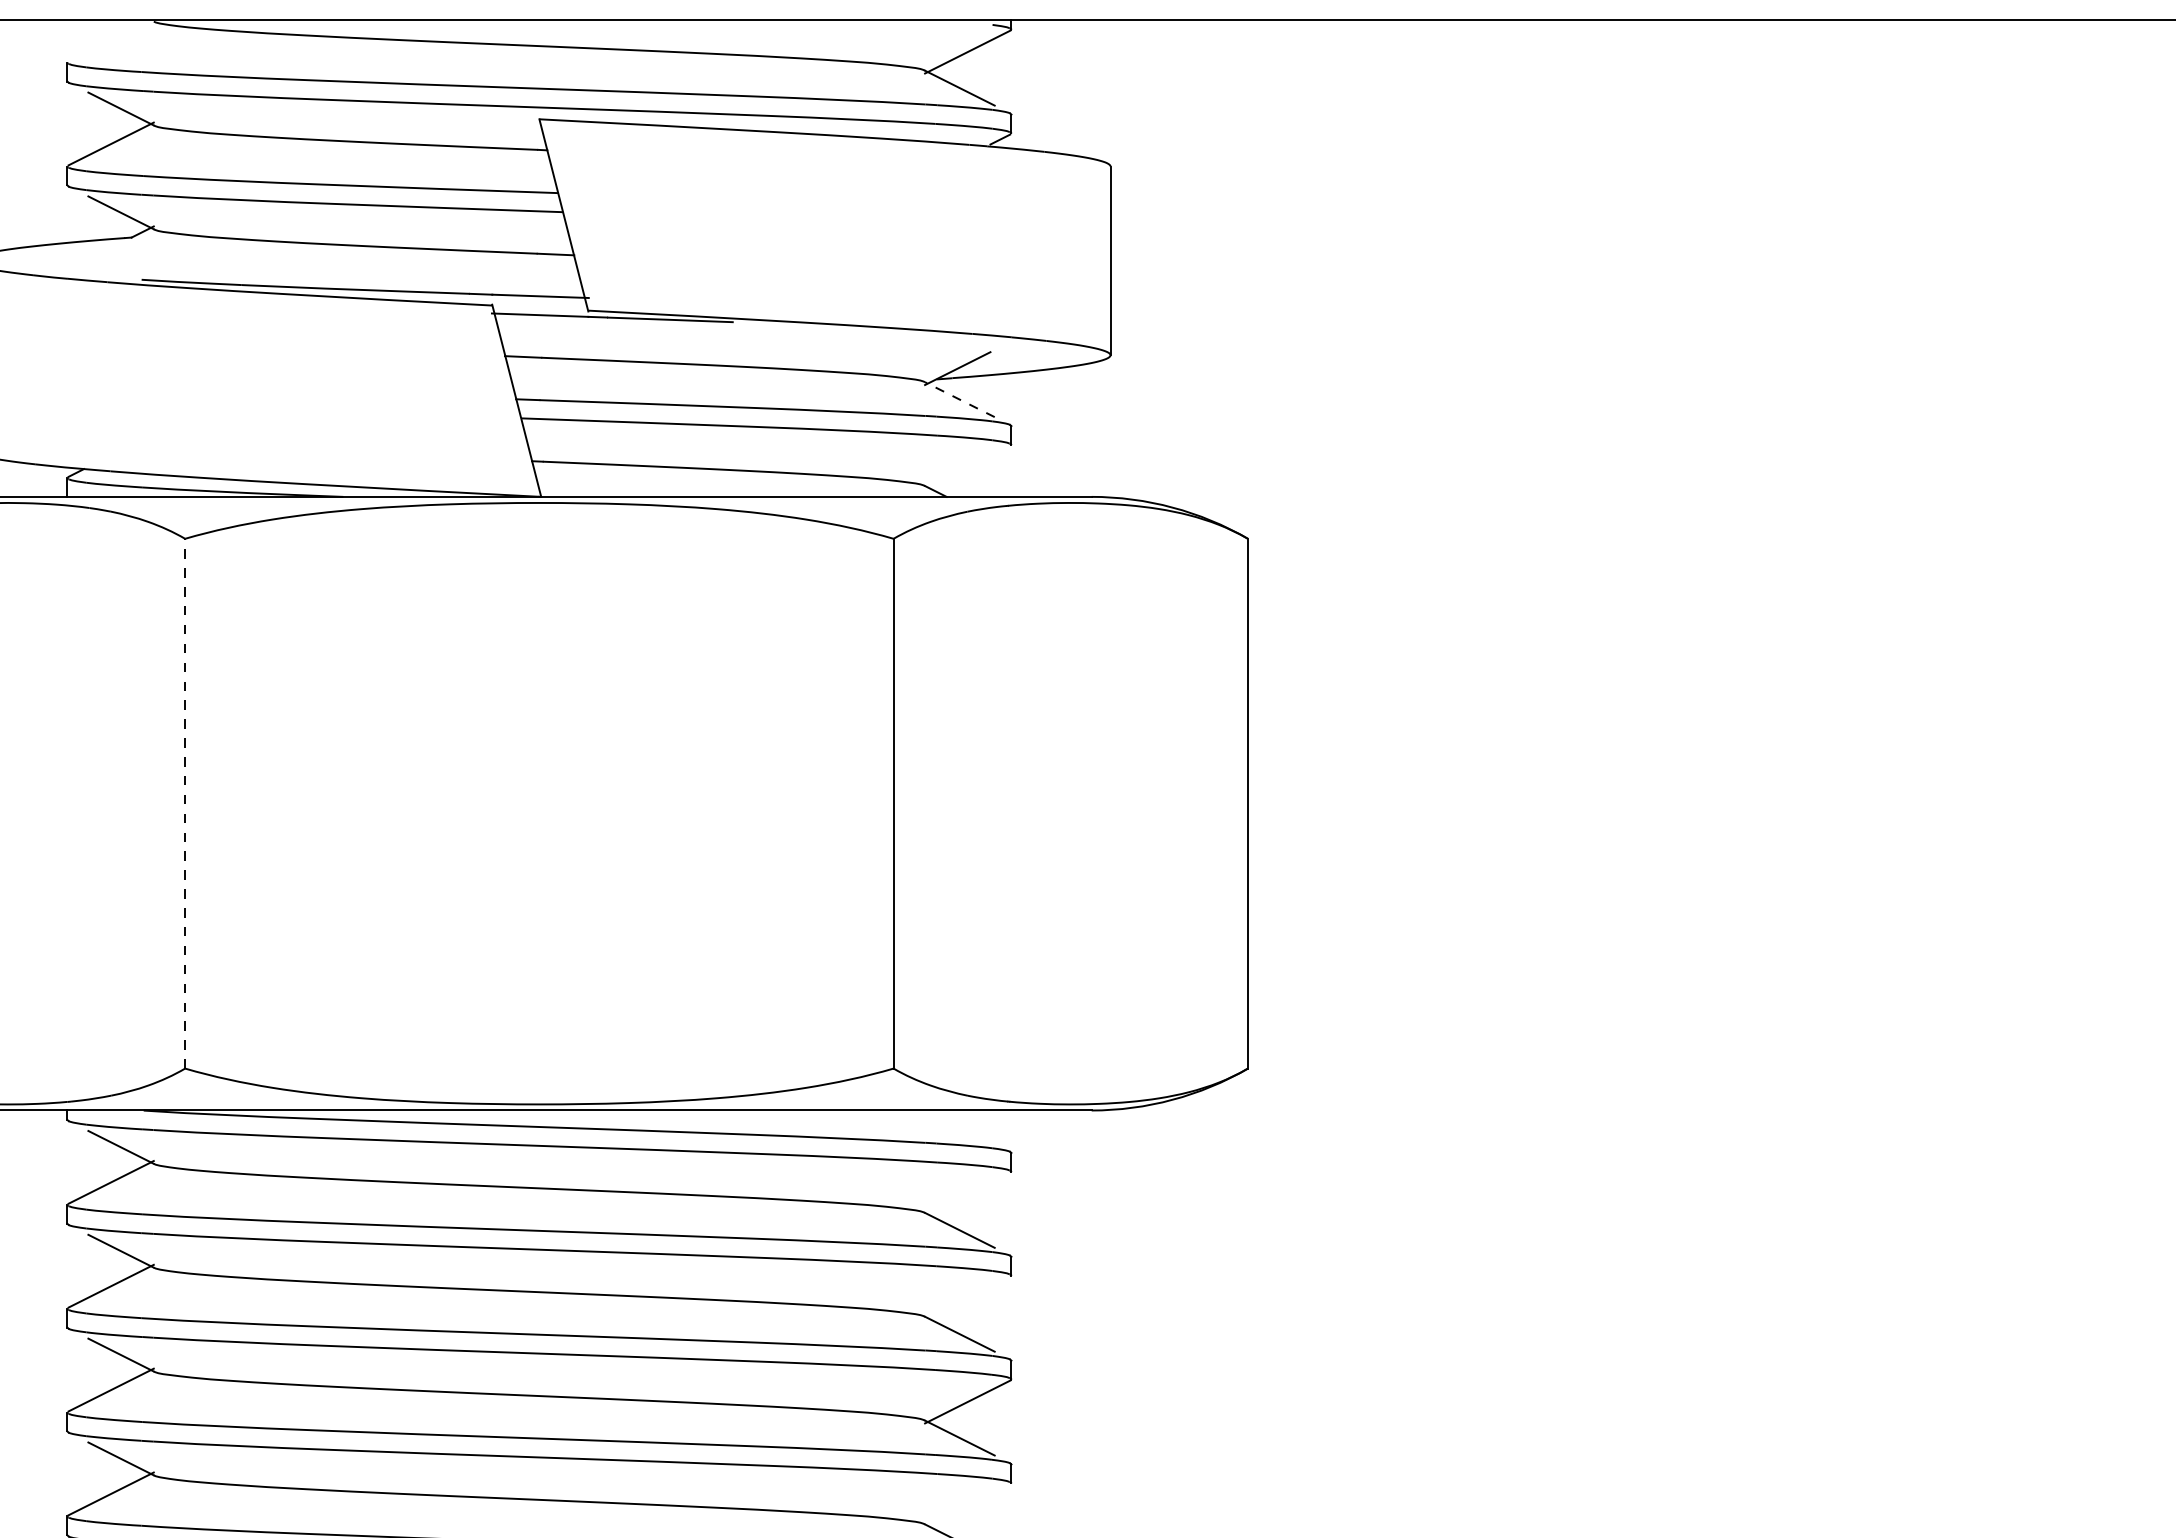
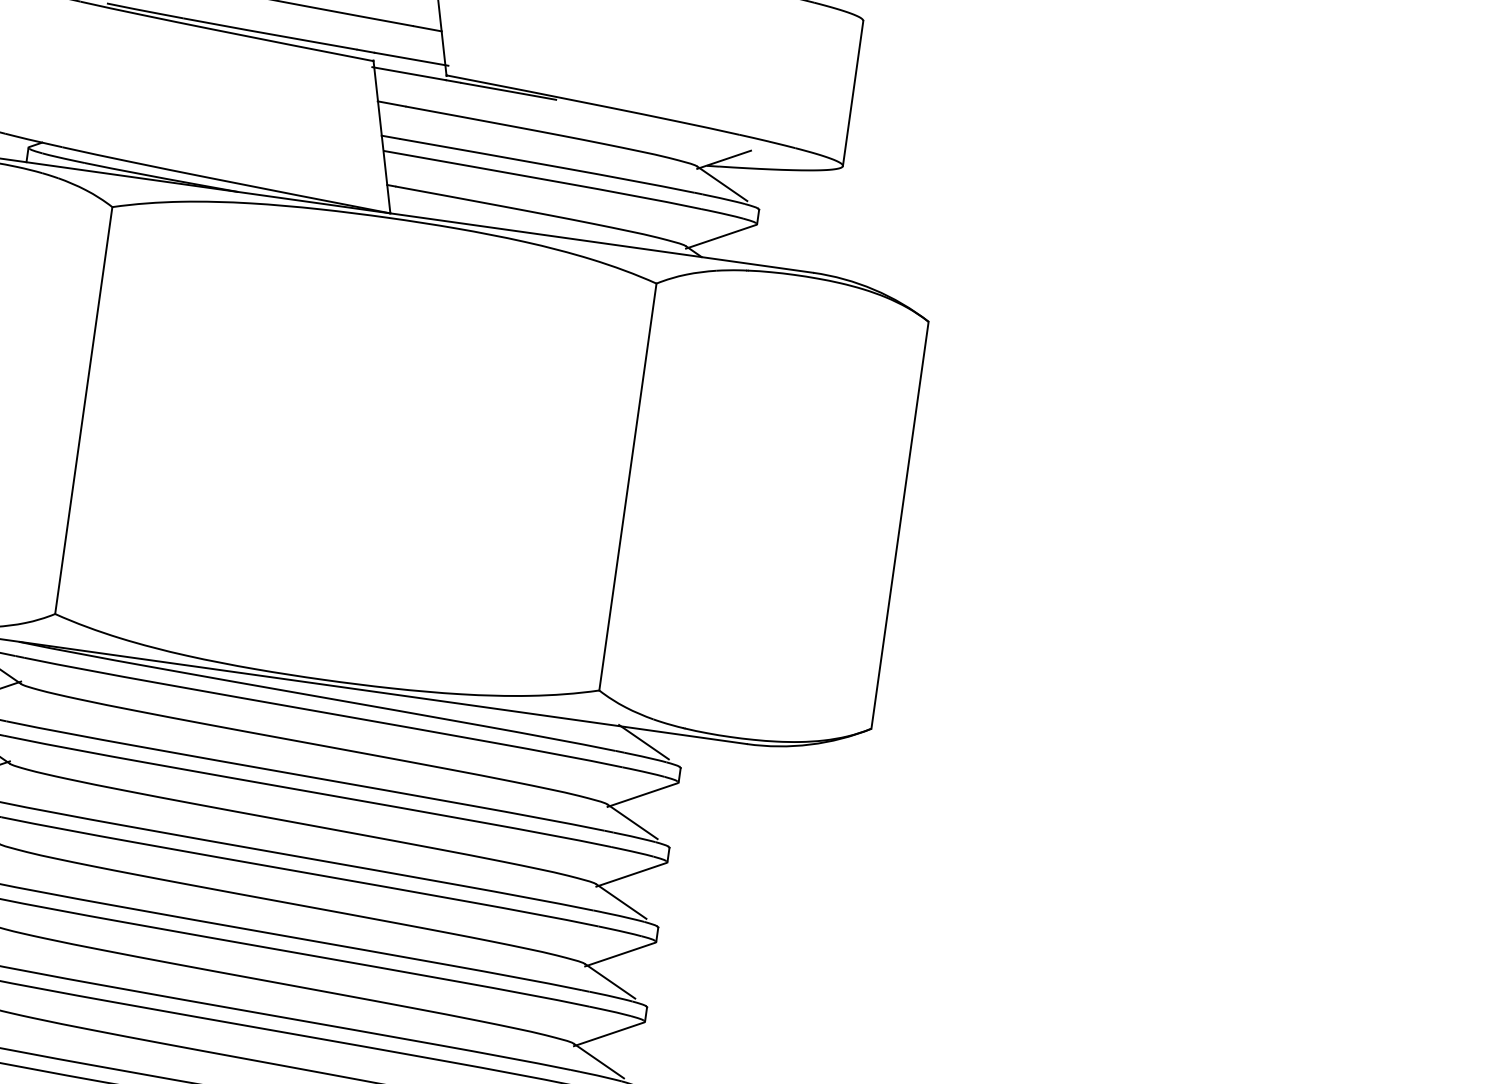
line: (959, 399) -> (722, 183), dashed -> solid
line: (967, 467) -> (720, 236), added
line: (185, 803) -> (84, 410), dashed -> solid
line: (959, 1126) -> (643, 742), added
line: (967, 1193) -> (642, 794), added
line: (967, 1297) -> (631, 874), added
line: (967, 1505) -> (608, 1034), added

